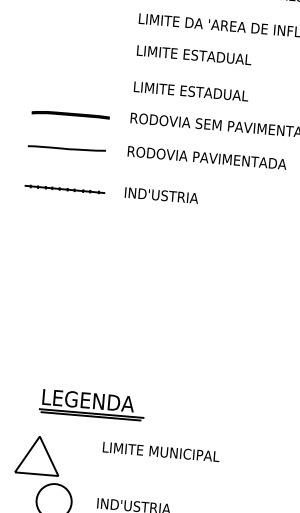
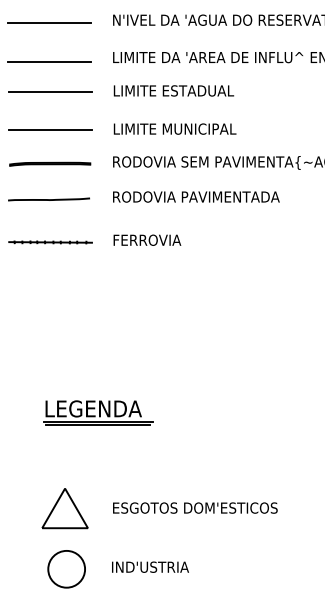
line: (78, 18) -> (49, 62), added
line: (75, 45) -> (49, 91), added
line: (72, 81) -> (49, 129), added
text: (216, 93) -> (200, 128), LIMITE ESTADUAL -> LIMITE MUNICIPAL
text: (162, 194) -> (152, 239), IND'USTRIA -> FERROVIA
part: (92, 404) -> (98, 412), moved
text: (181, 453) -> (195, 507), LIMITE MUNICIPAL -> ESGOTOS DOM'ESTICOS
part: (37, 455) -> (64, 508), moved

